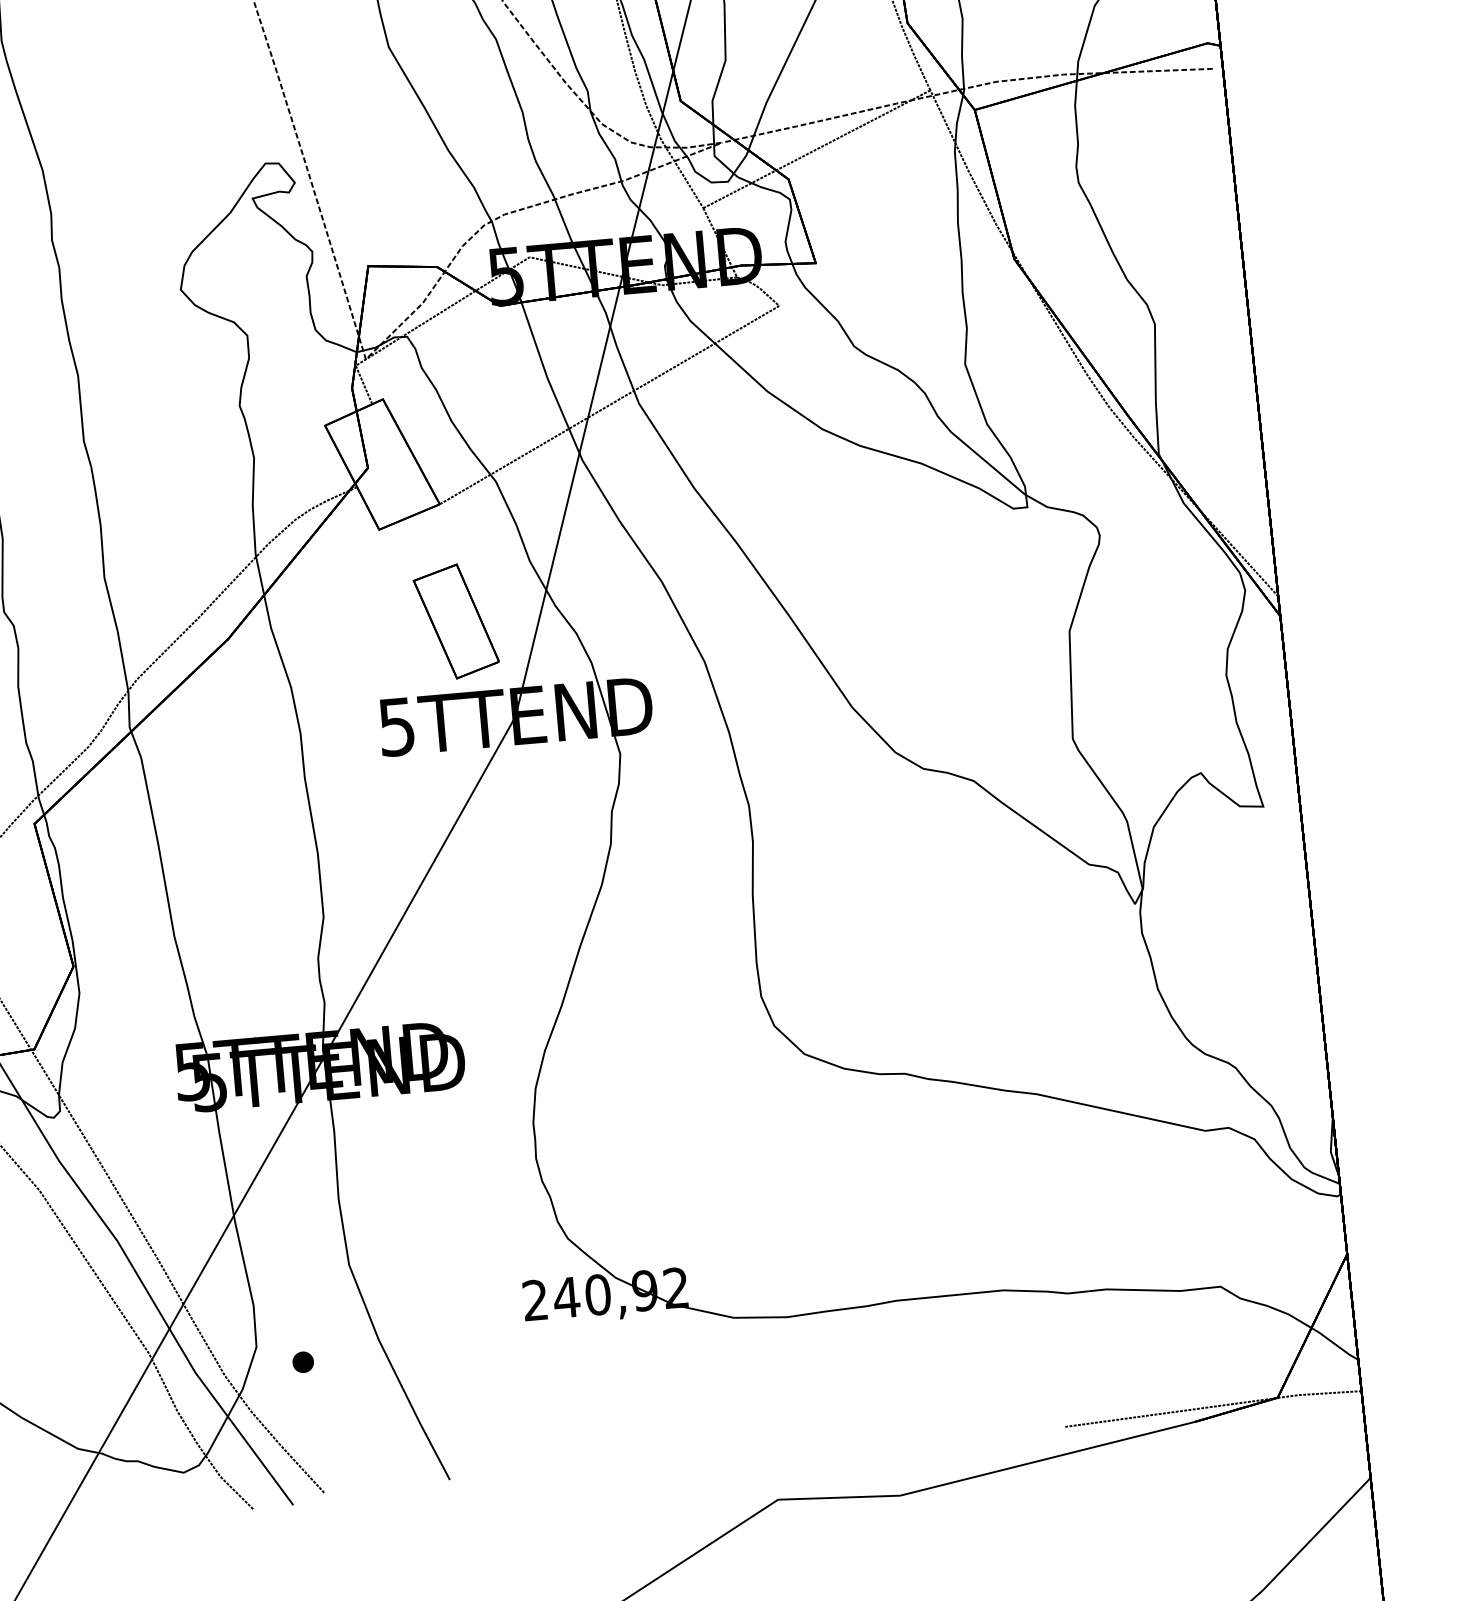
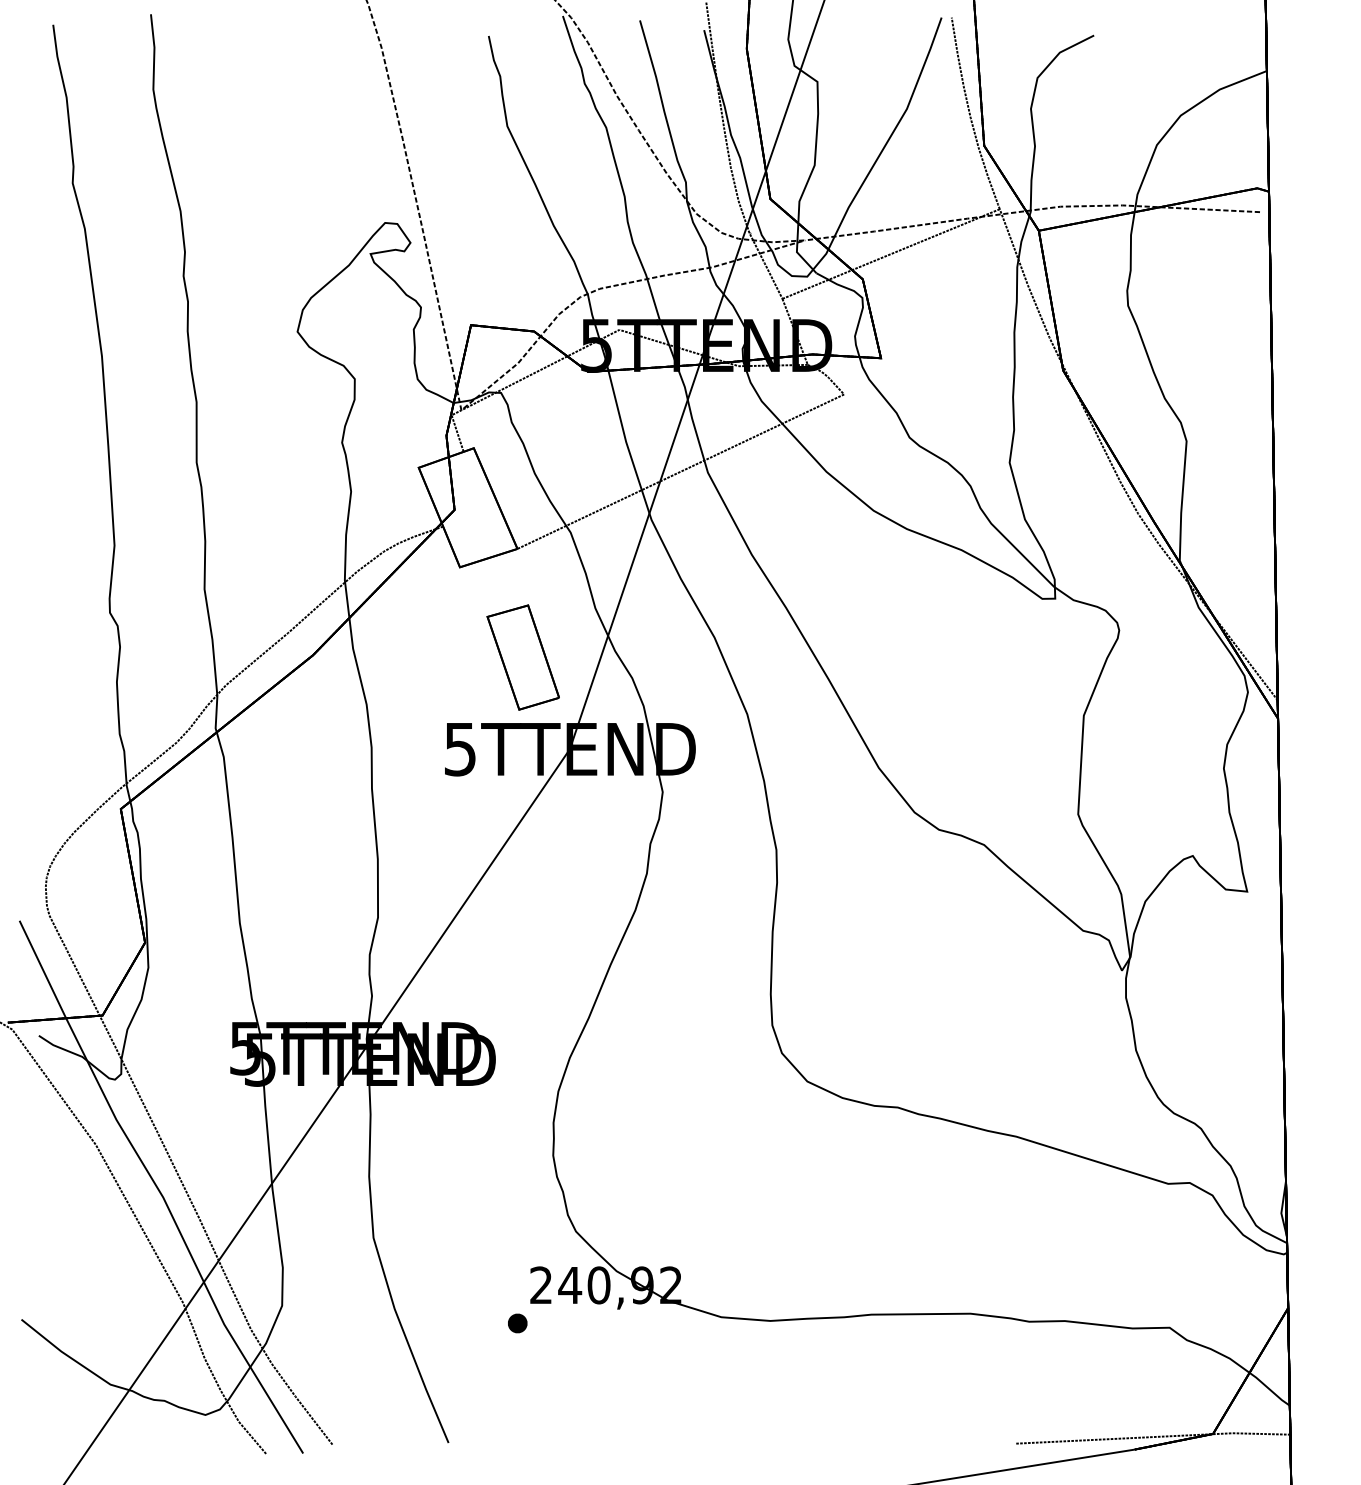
part: (303, 1362) -> (517, 1323), moved

